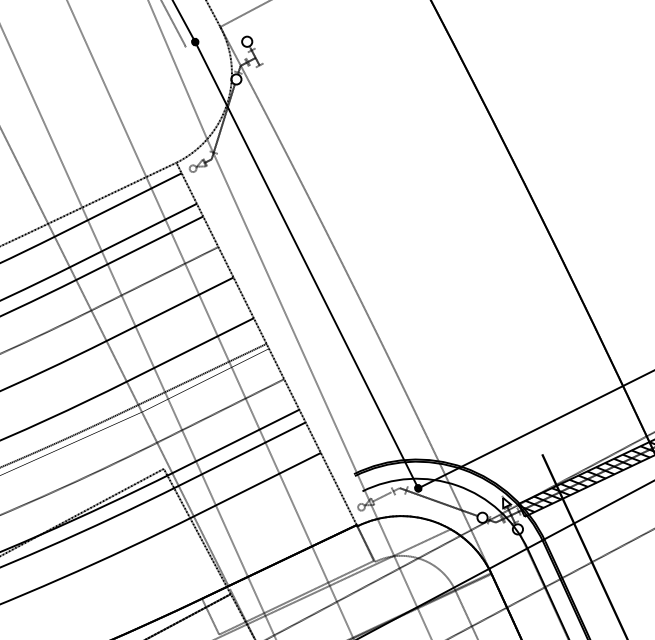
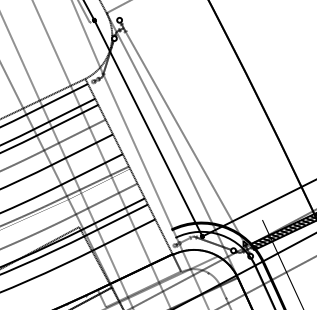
line: (381, 279) -> (184, 135), added

